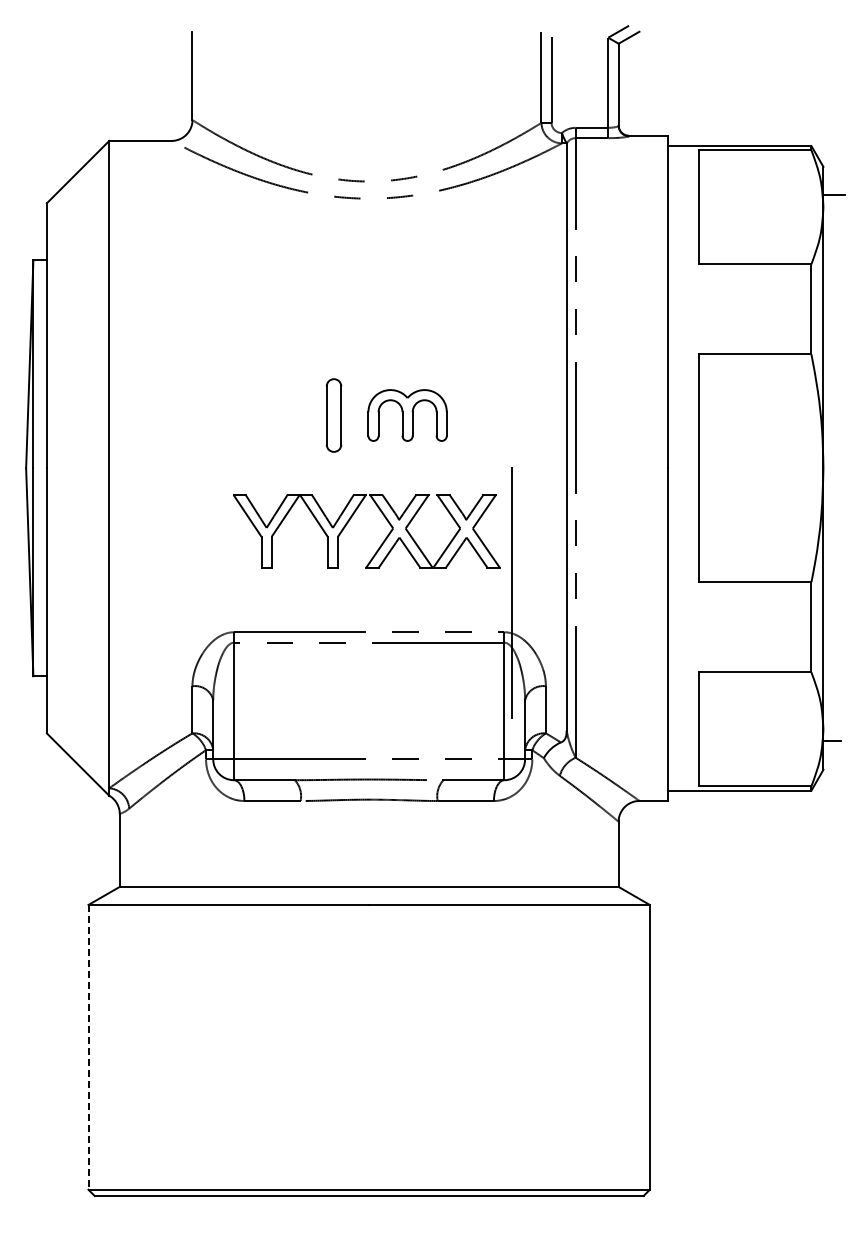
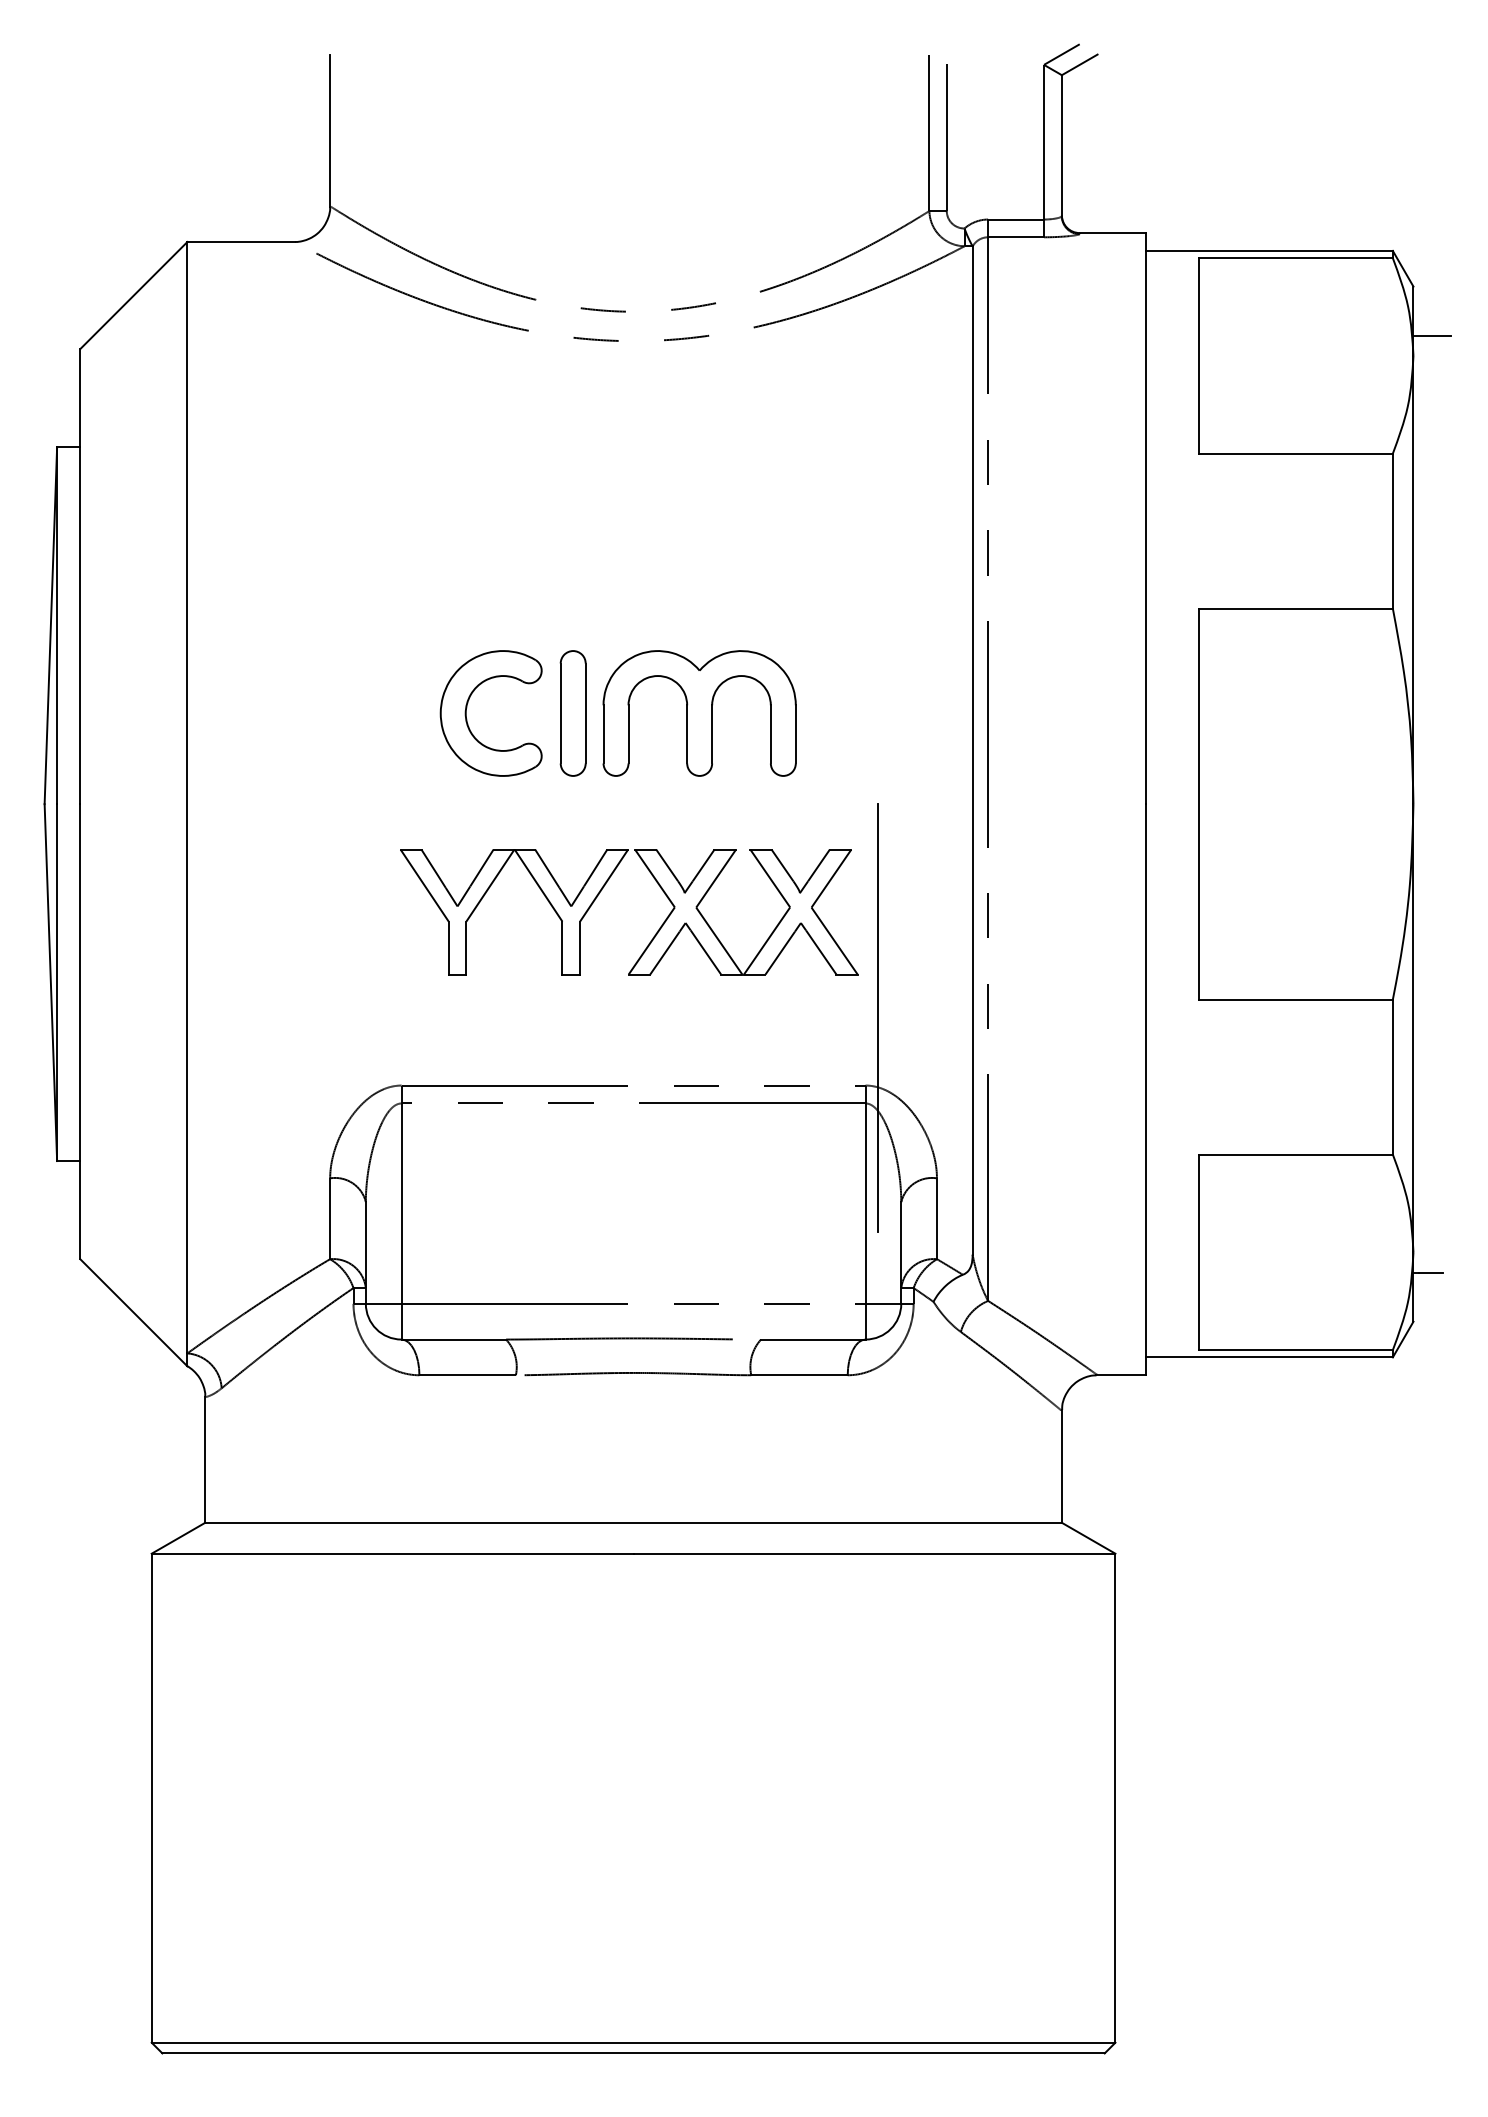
part: (273, 410) -> (469, 704), added
part: (407, 415) -> (699, 713), size x1.43
line: (88, 1047) -> (151, 1798), dashed -> solid

